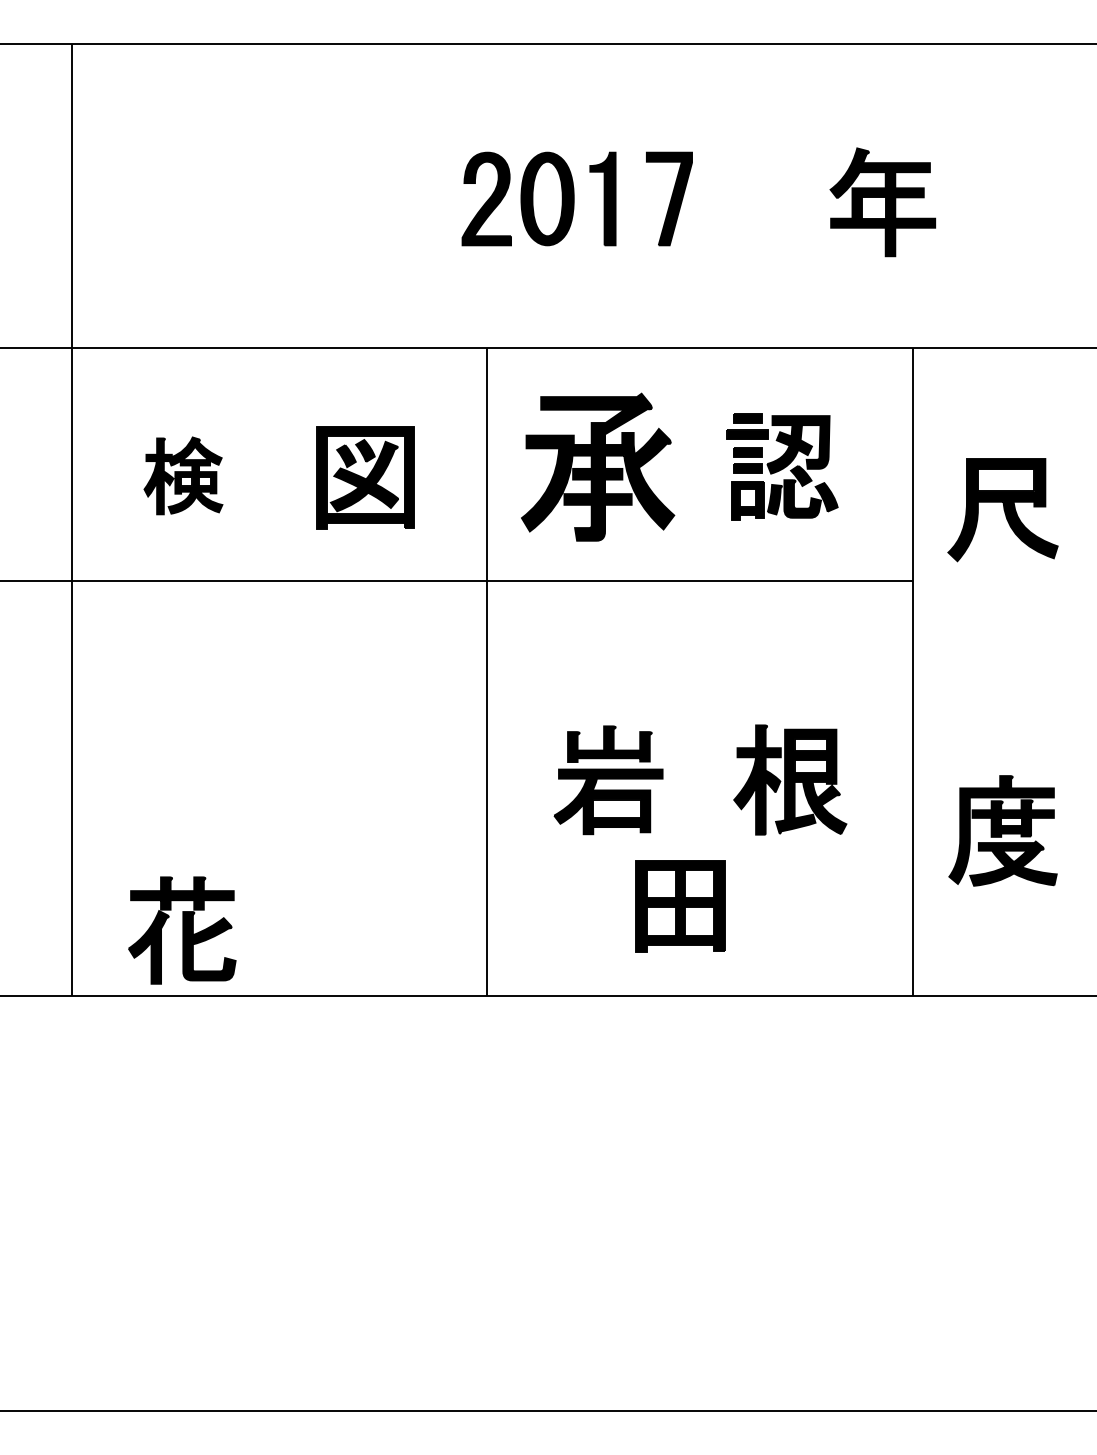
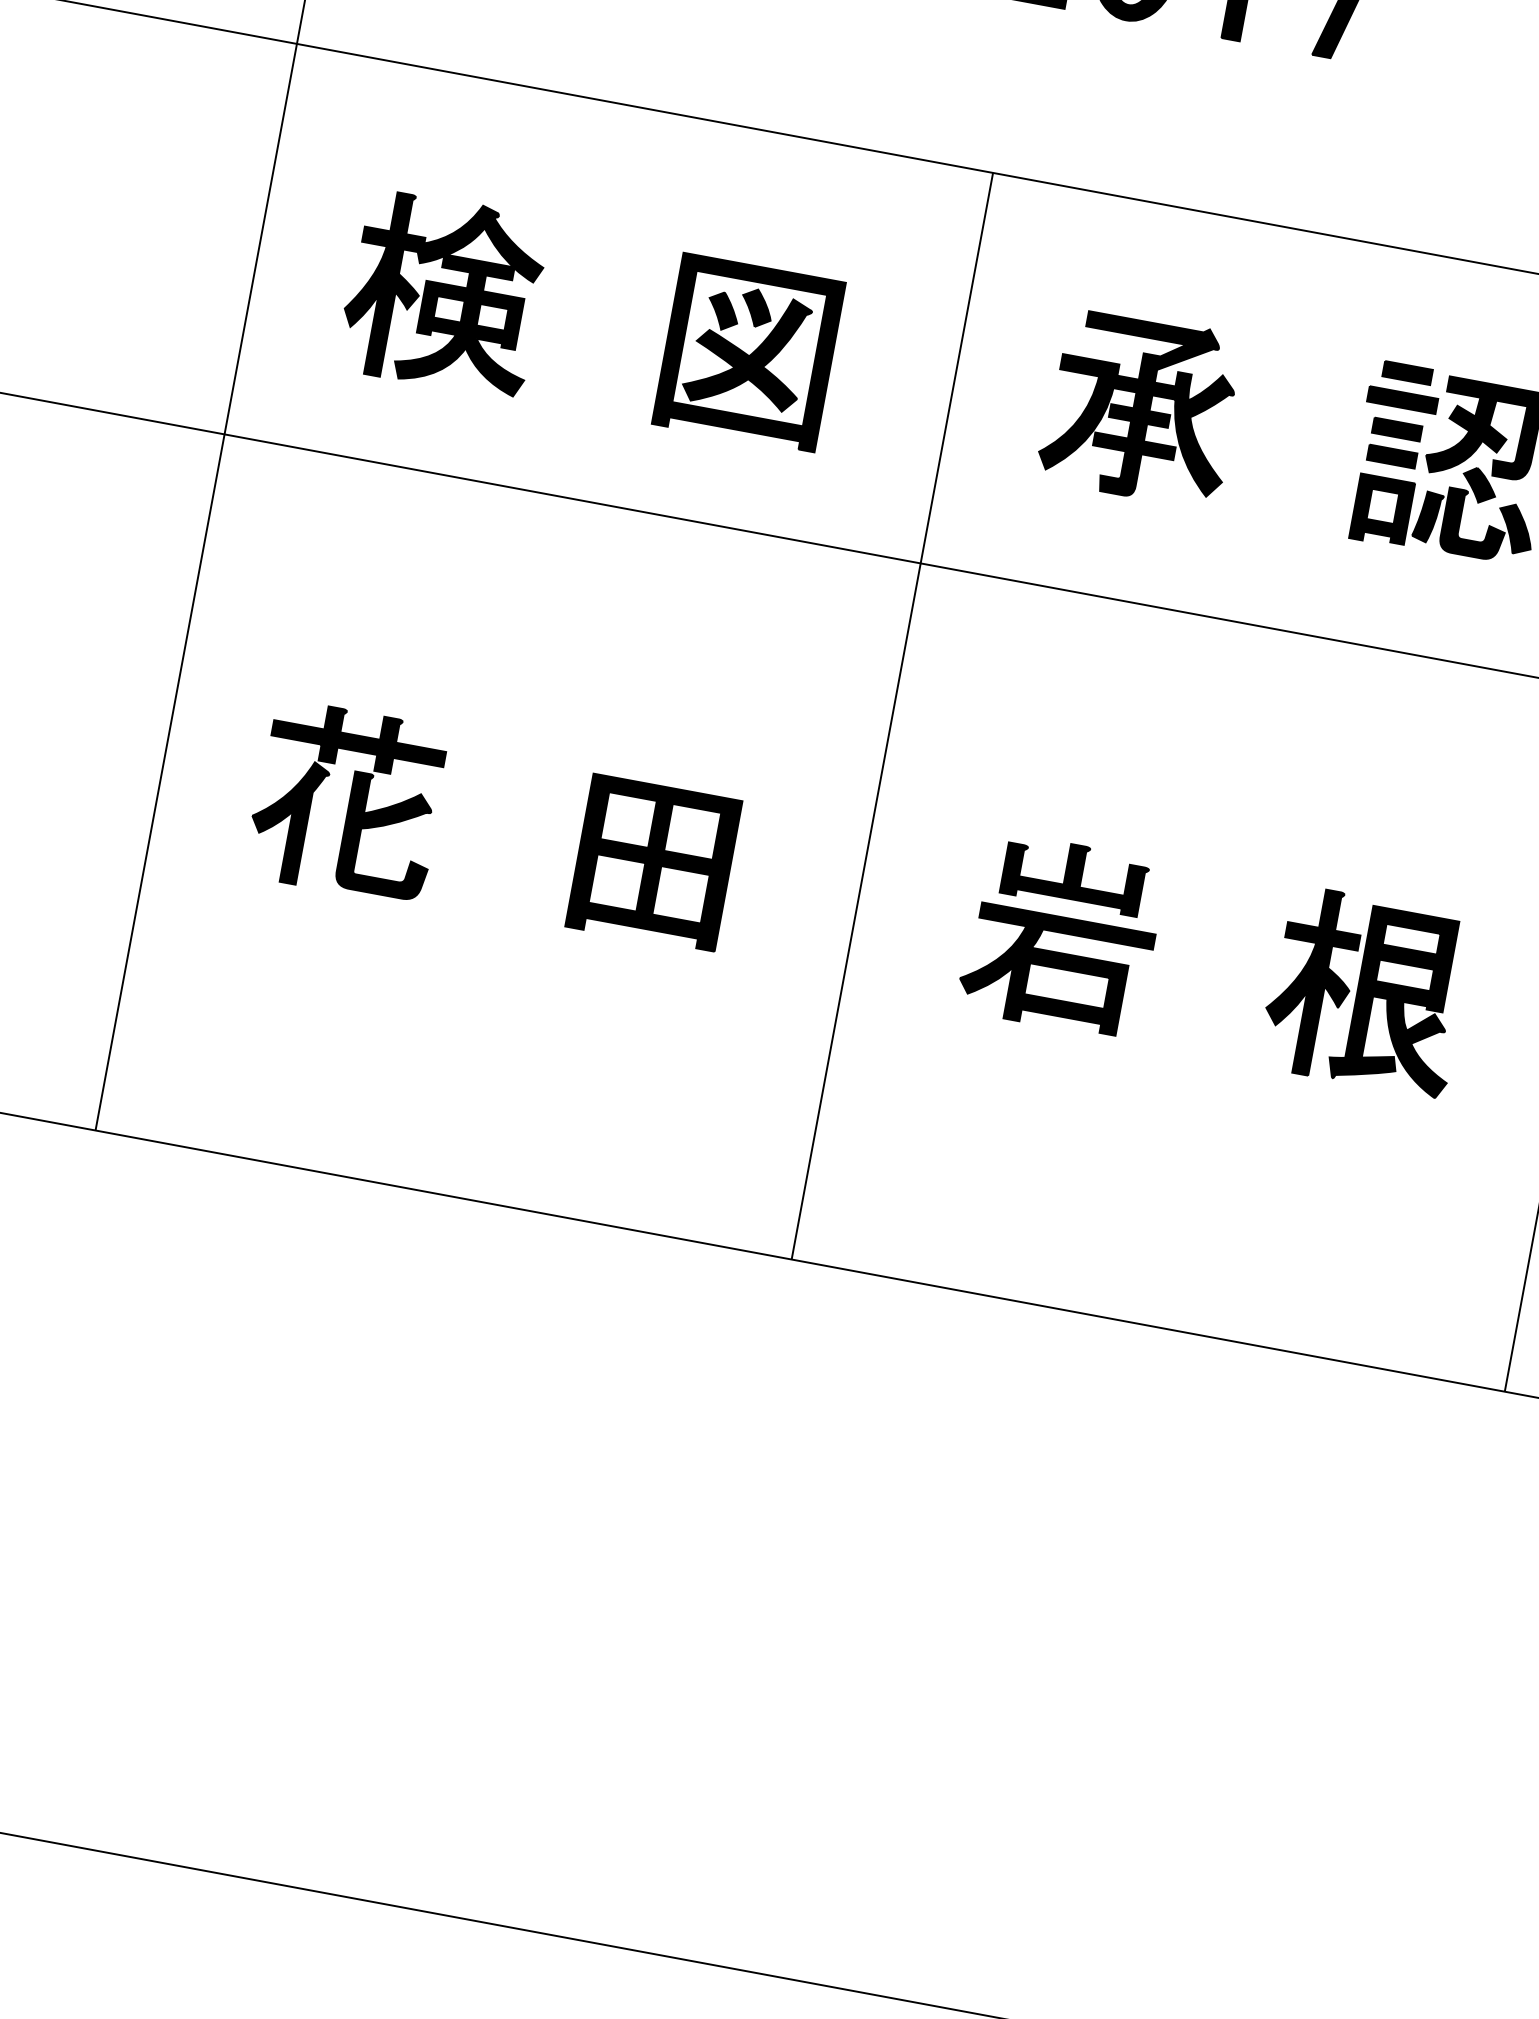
part: (597, 466) -> (1140, 406), size x0.71
part: (183, 475) -> (444, 292), size x1.43
part: (680, 906) -> (653, 863), moved
part: (182, 930) -> (348, 802), moved

